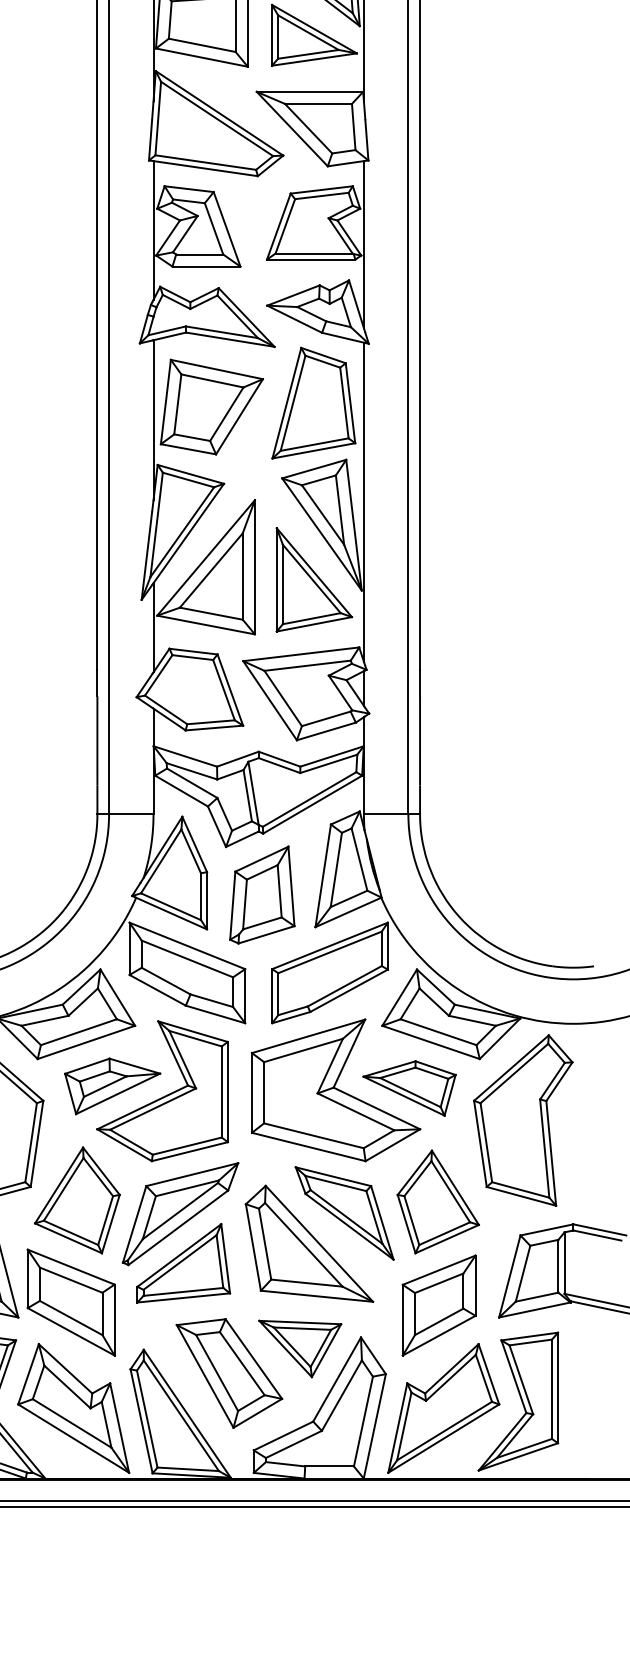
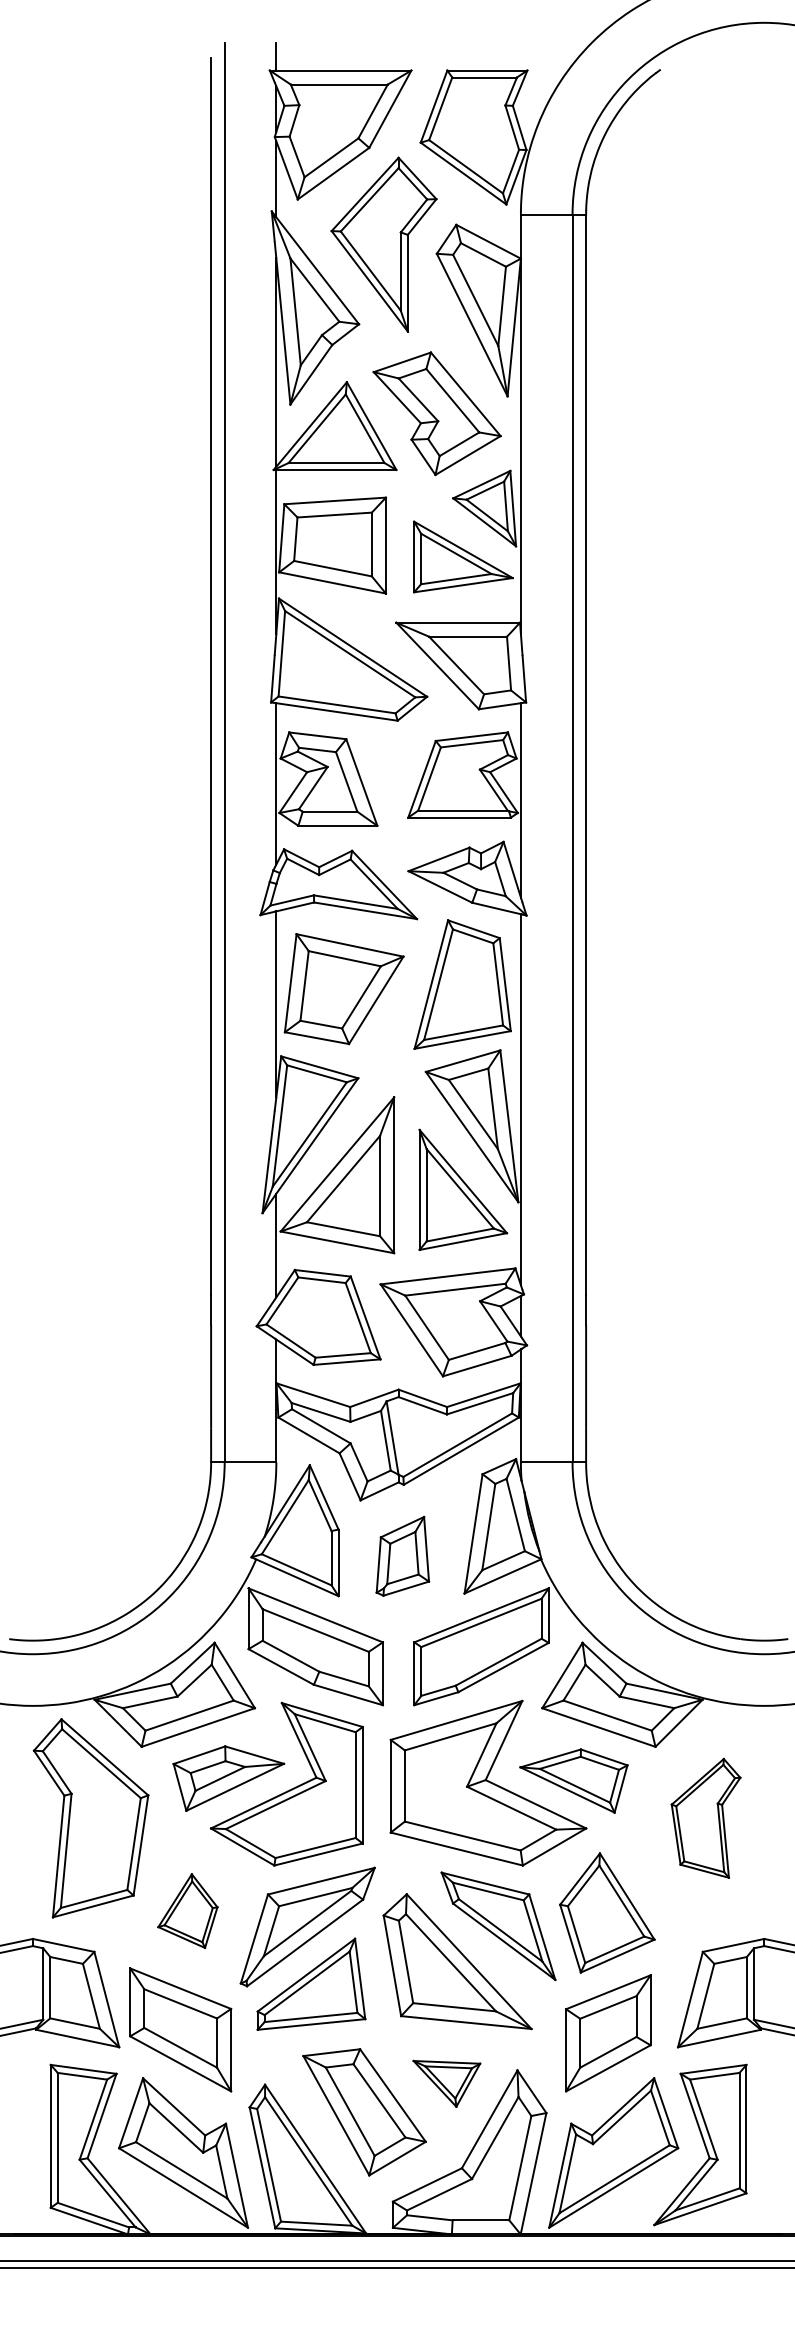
part: (262, 895) -> (402, 1556), size x0.7
part: (522, 1120) -> (705, 1818), size x0.6
part: (77, 1199) -> (187, 1910), size x0.6
part: (299, 1348) -> (446, 2083), size x0.7

